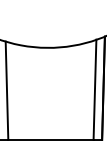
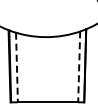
line: (95, 89) -> (79, 66), solid -> dashed
line: (6, 90) -> (16, 67), solid -> dashed

